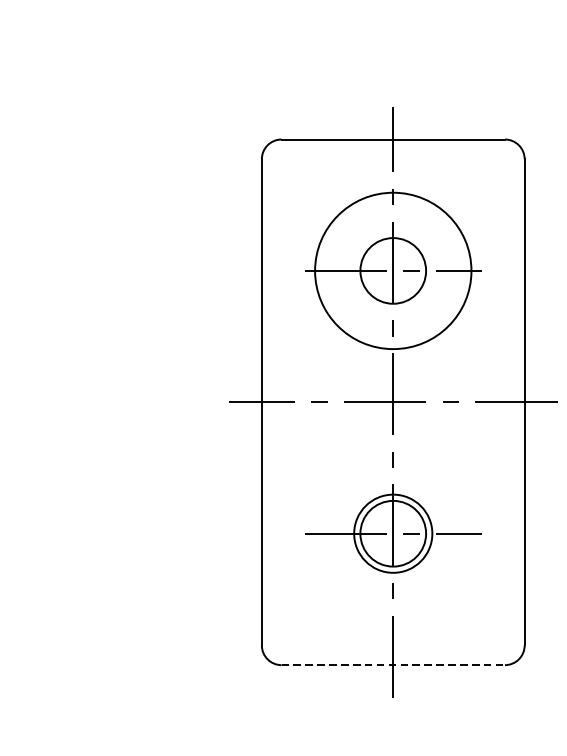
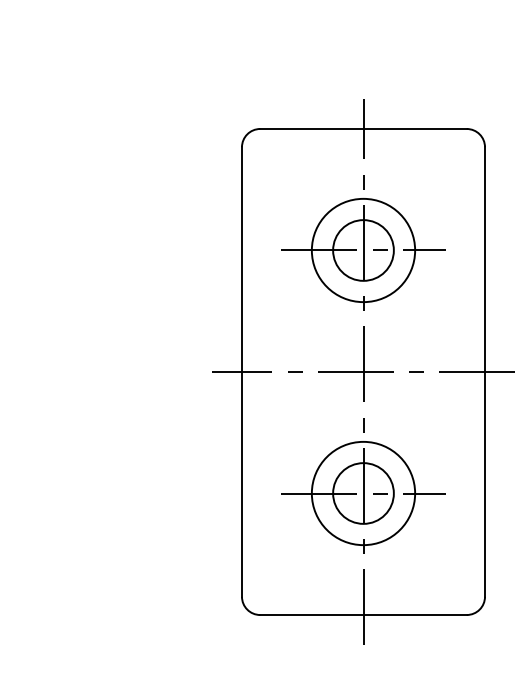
circle: (393, 270) -> (363, 250), size x0.71
circle: (393, 533) -> (363, 493), size x1.43
line: (394, 665) -> (364, 615), dashed -> solid

